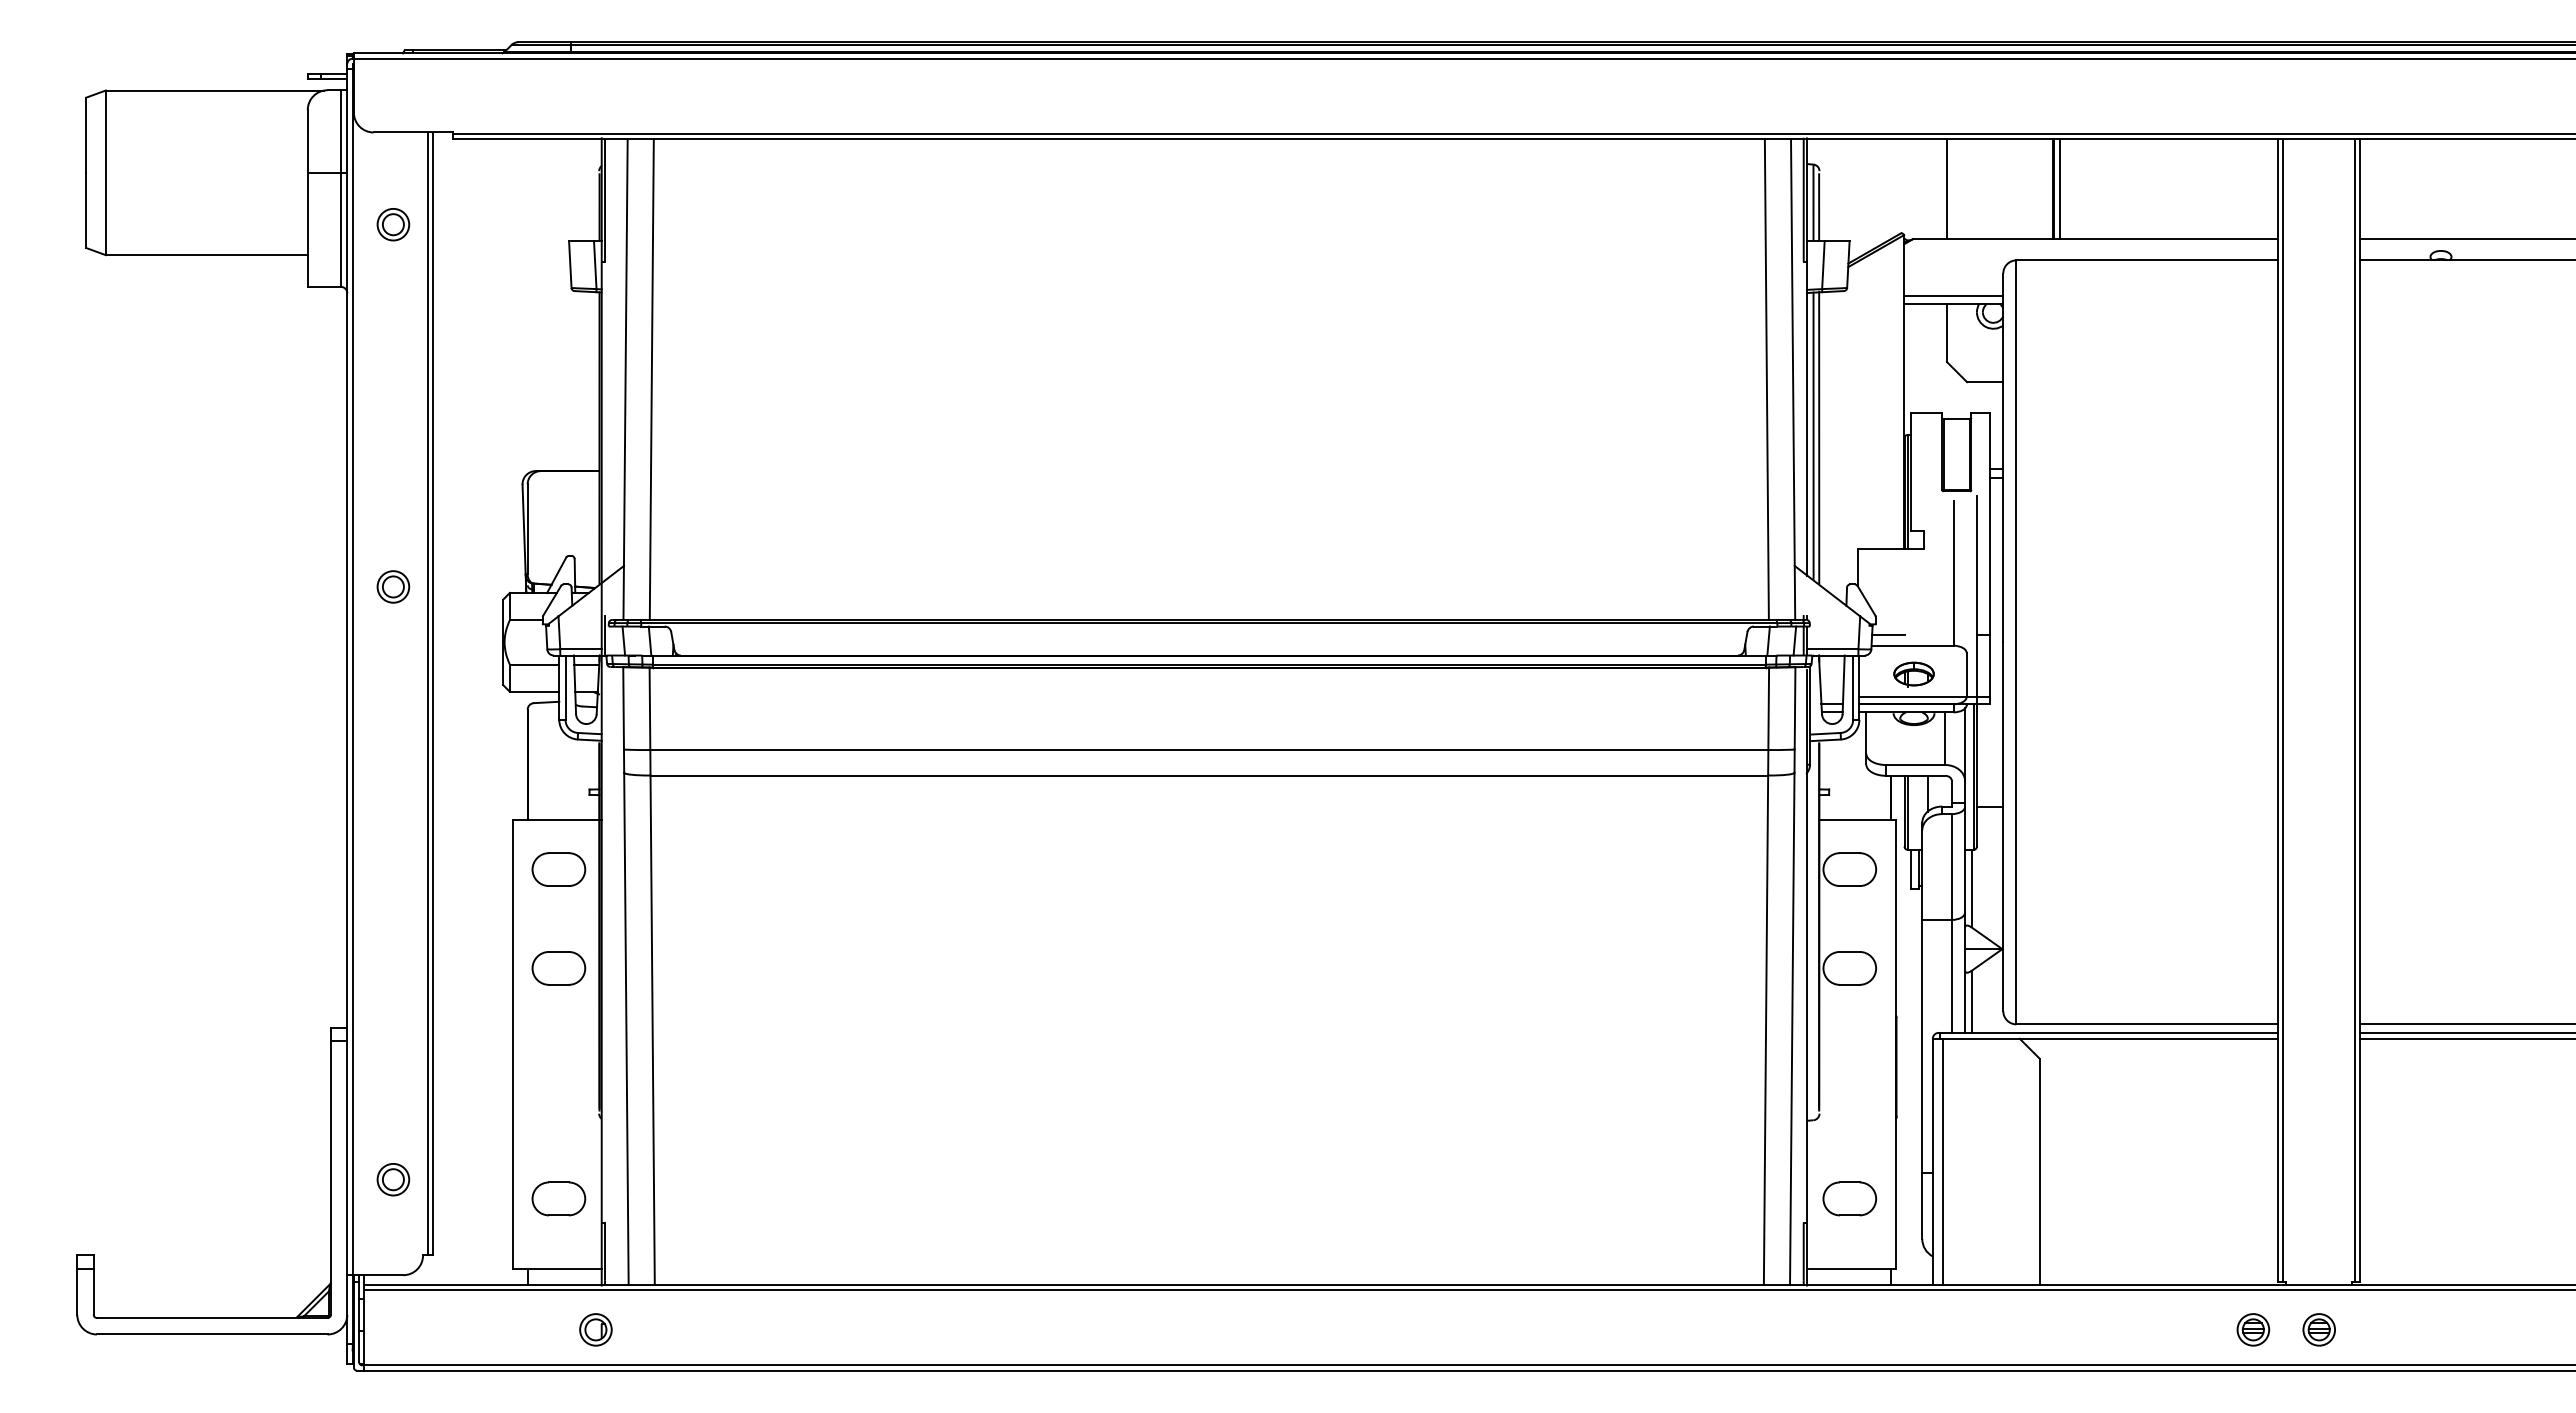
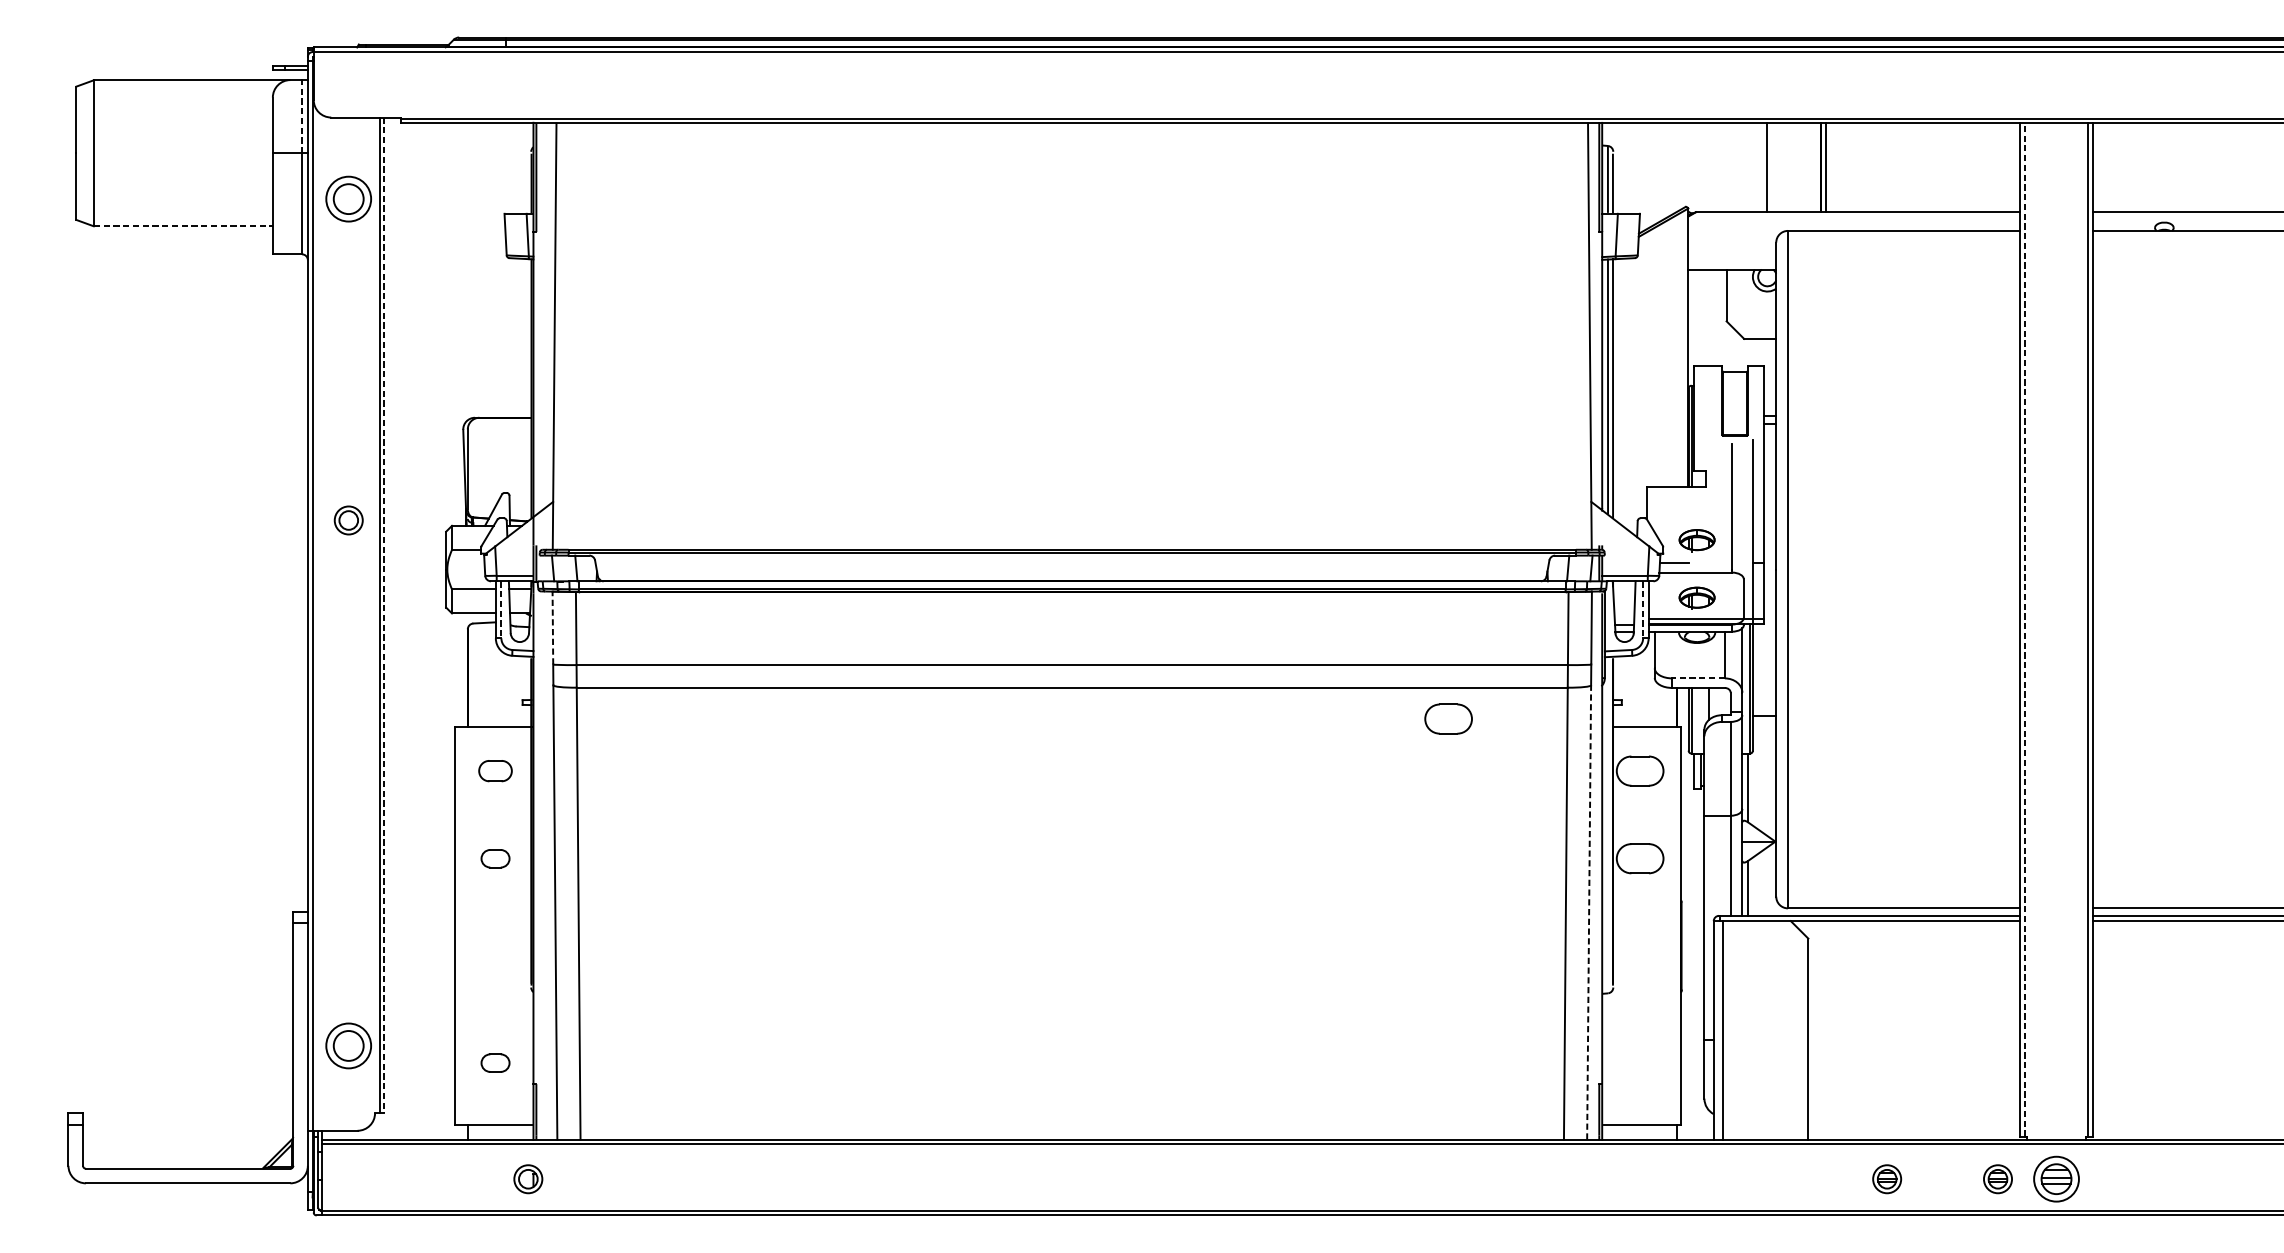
line: (340, 131) -> (301, 116), solid -> dashed
line: (1947, 189) -> (1766, 168), moved
part: (393, 224) -> (348, 199), size x1.6
line: (206, 255) -> (183, 226), solid -> dashed
line: (1953, 295) -> (1732, 262), removed
line: (651, 379) -> (577, 336), removed
line: (1766, 379) -> (1566, 336), removed
part: (1913, 609) -> (1696, 540), added
line: (565, 688) -> (501, 610), solid -> dashed
line: (1853, 688) -> (1643, 610), solid -> dashed
line: (432, 694) -> (383, 615), solid -> dashed
line: (623, 707) -> (552, 627), solid -> dashed
line: (2283, 709) -> (2024, 629), solid -> dashed
line: (1915, 765) -> (1698, 678), solid -> dashed
part: (558, 869) -> (495, 771), size x0.7
part: (558, 968) -> (495, 858), size x0.6
line: (1792, 1028) -> (1589, 912), solid -> dashed
part: (393, 1179) -> (348, 1045), size x1.6
part: (558, 1198) -> (495, 1062), size x0.6
part: (1849, 1198) -> (1448, 718), moved
part: (2128, 1329) -> (1887, 1178), added
part: (2318, 1329) -> (2055, 1178), size x1.6

